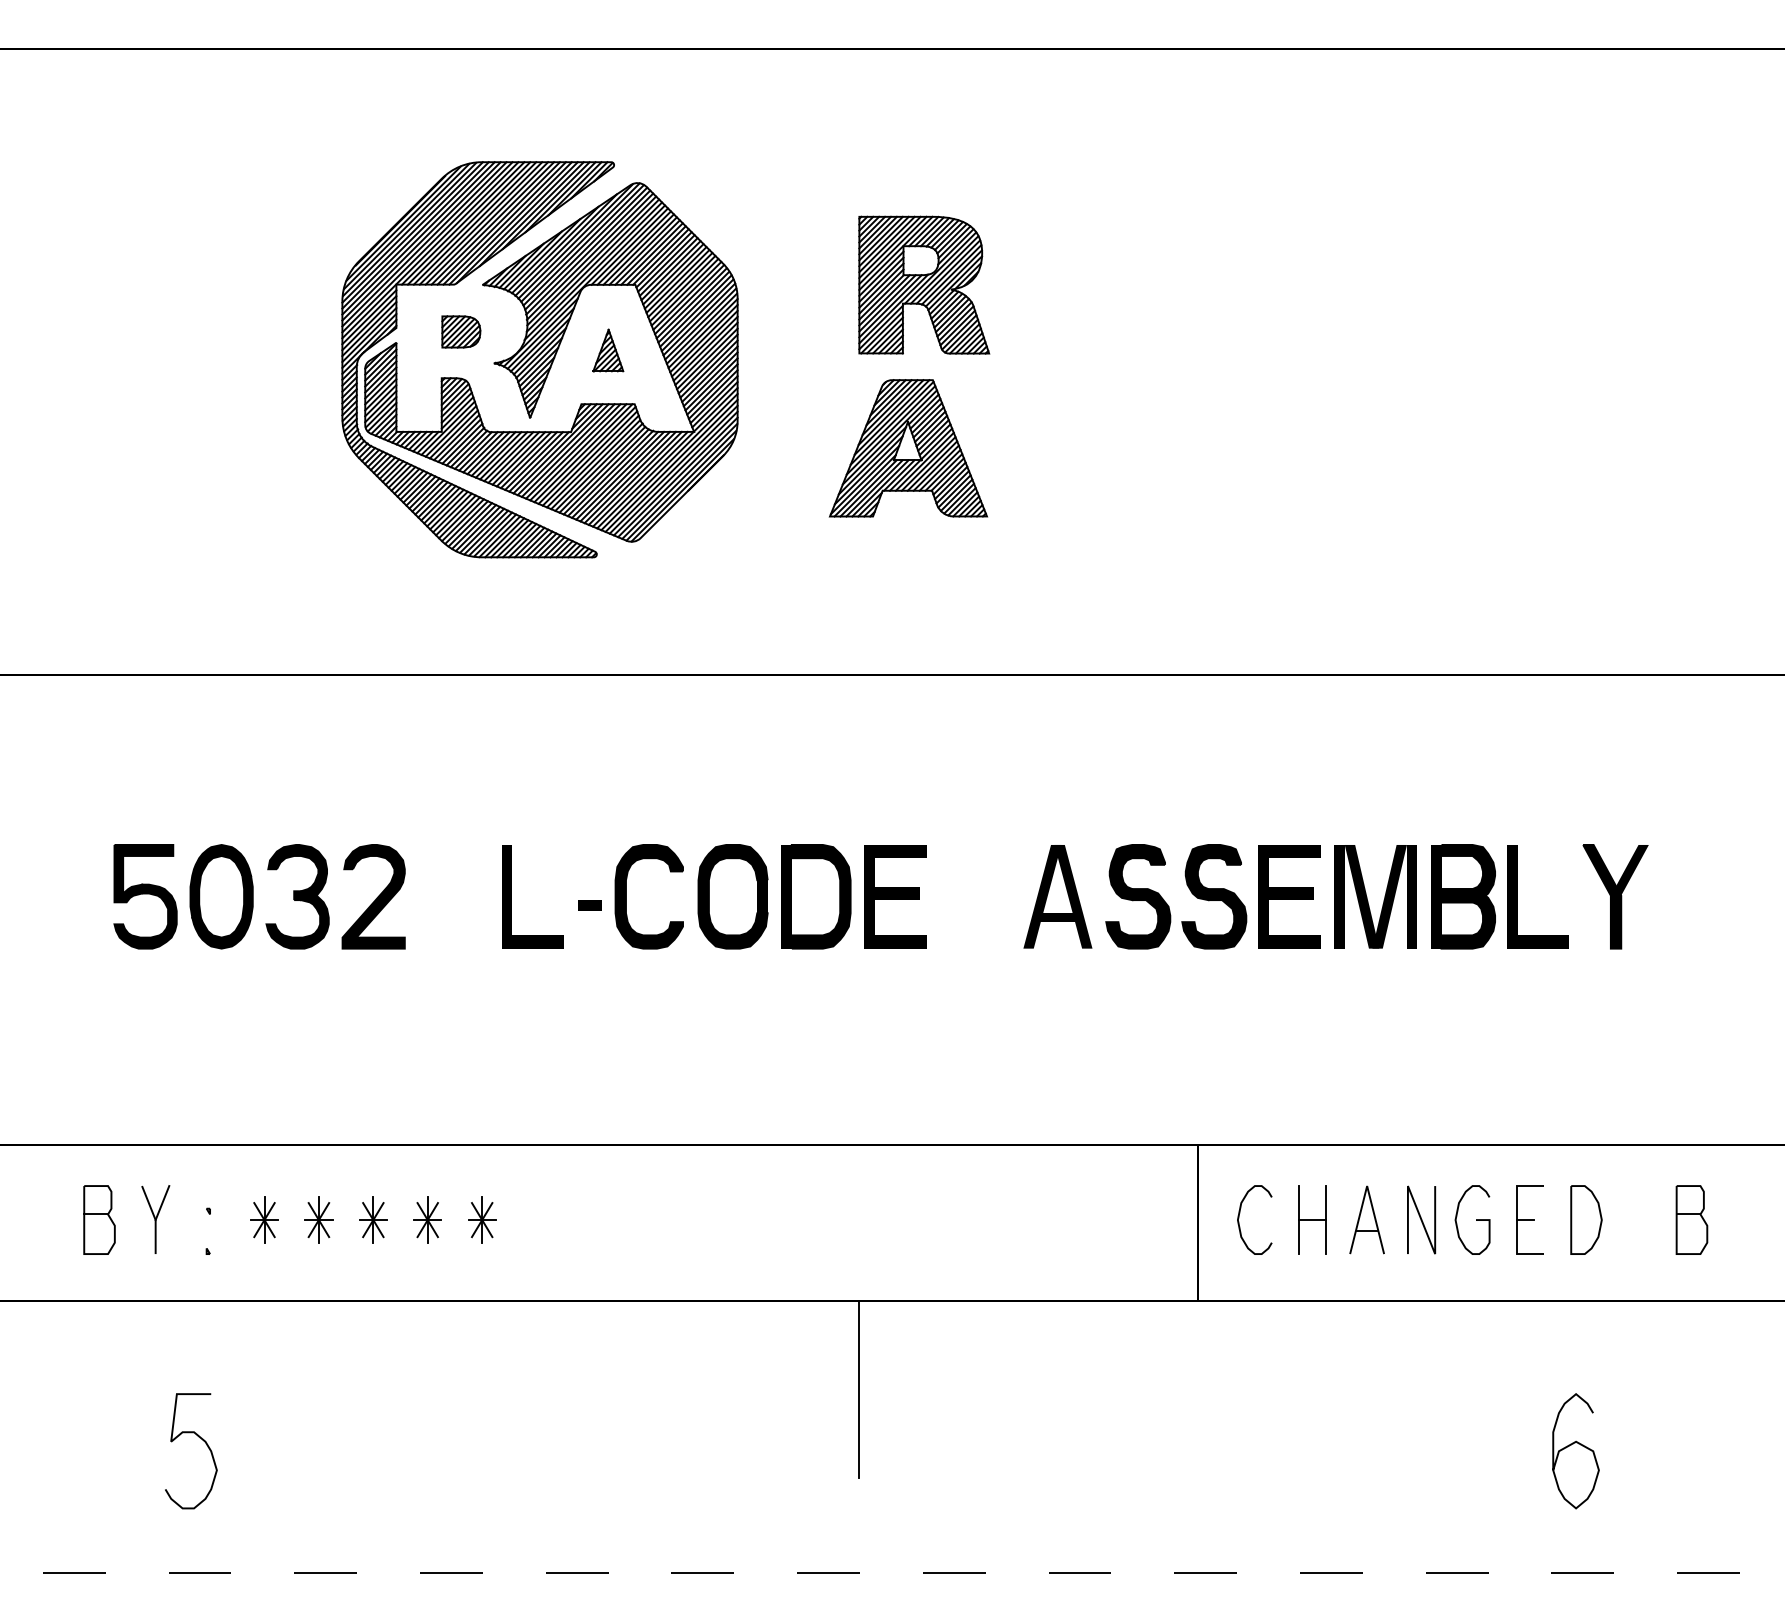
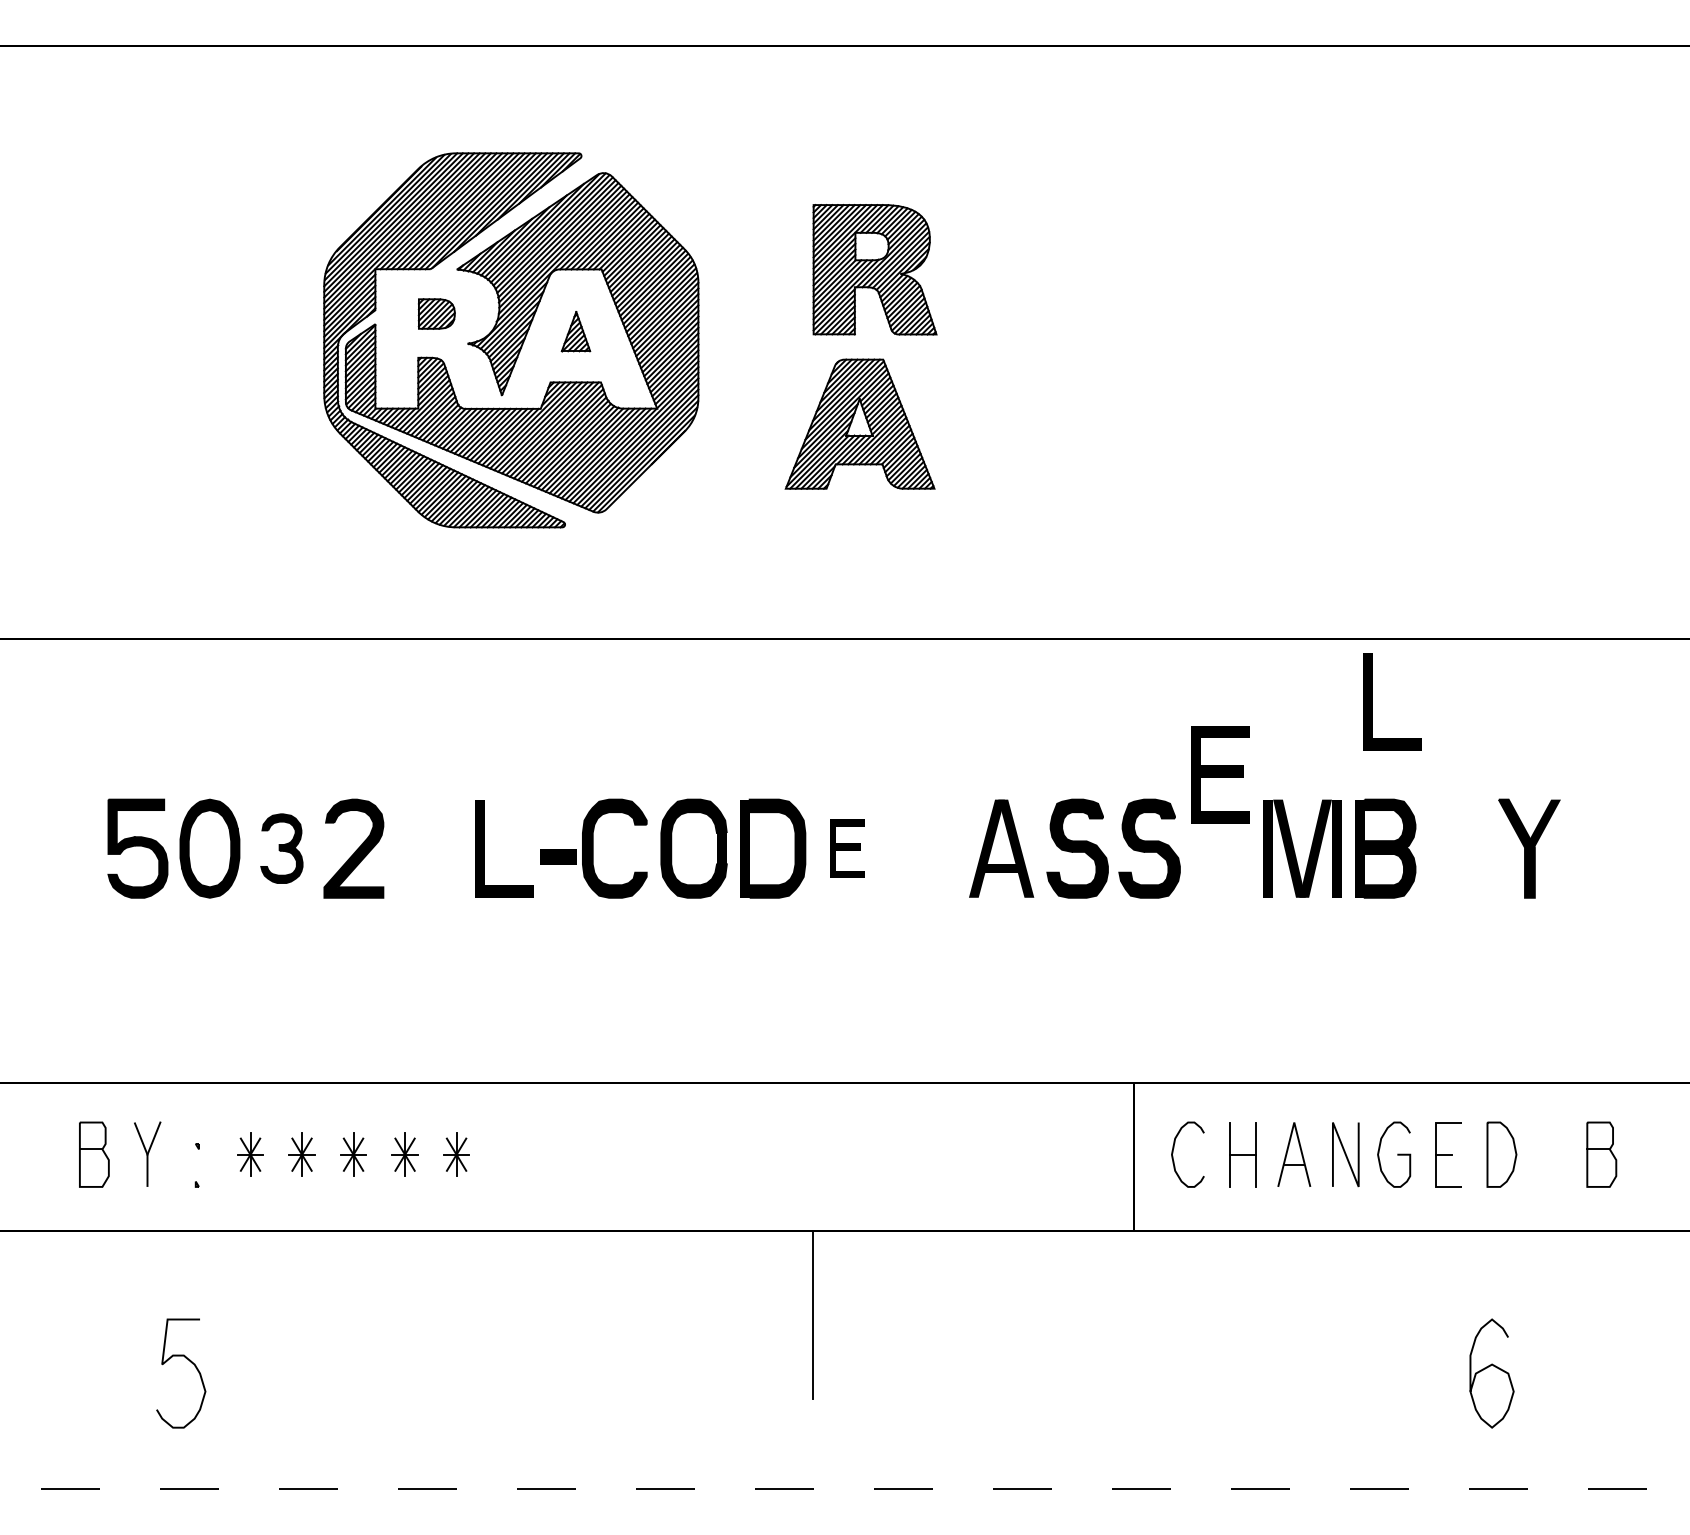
part: (297, 896) -> (281, 848), size x0.7
part: (895, 896) -> (847, 848), size x0.6
part: (1289, 896) -> (1220, 774), moved
part: (1517, 896) -> (1372, 701), moved
part: (589, 905) -> (558, 856), size x1.6

